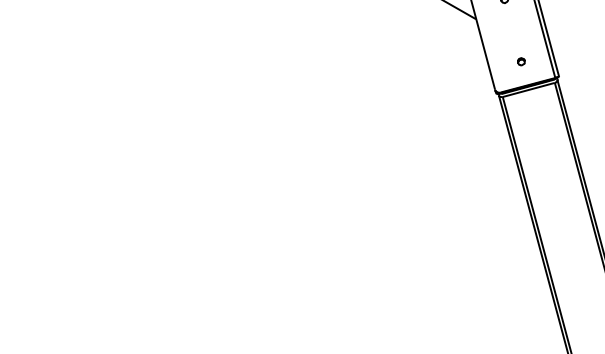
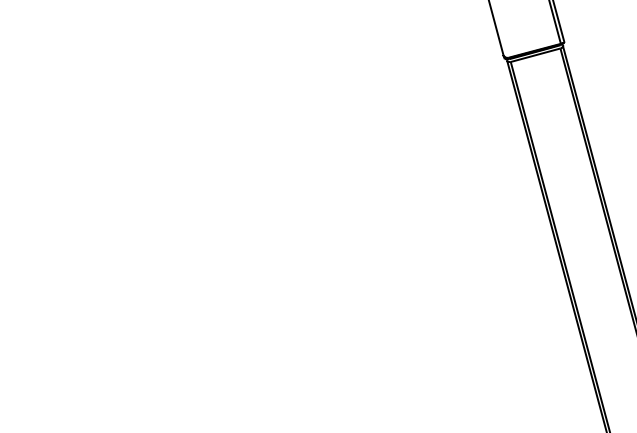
part: (521, 61) -> (528, 28), removed

